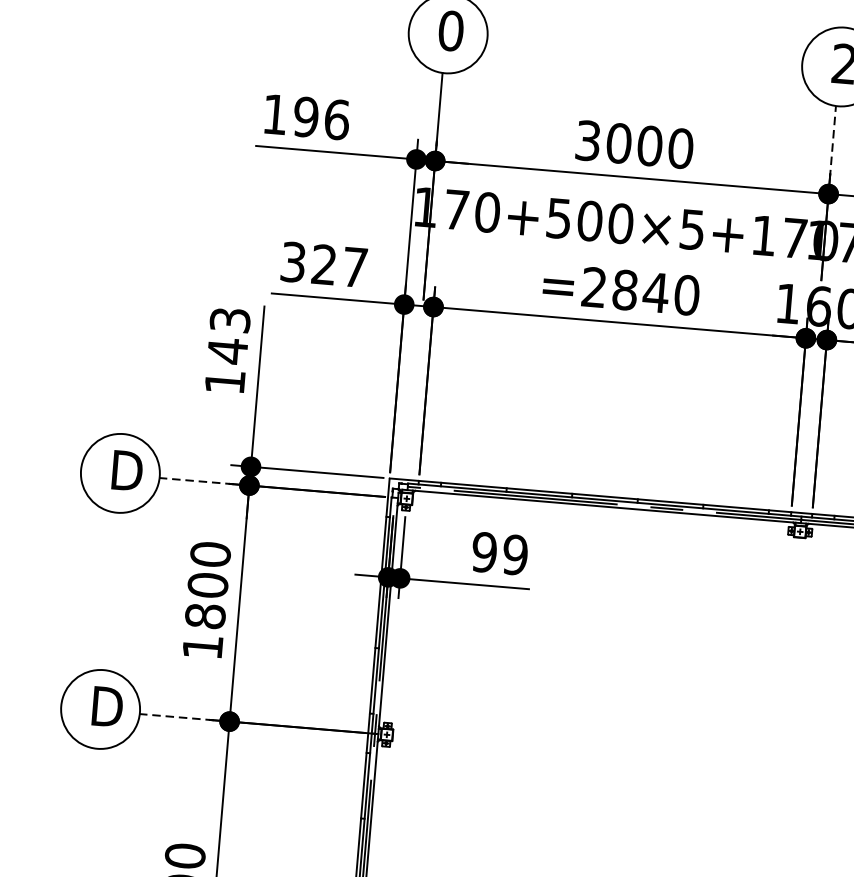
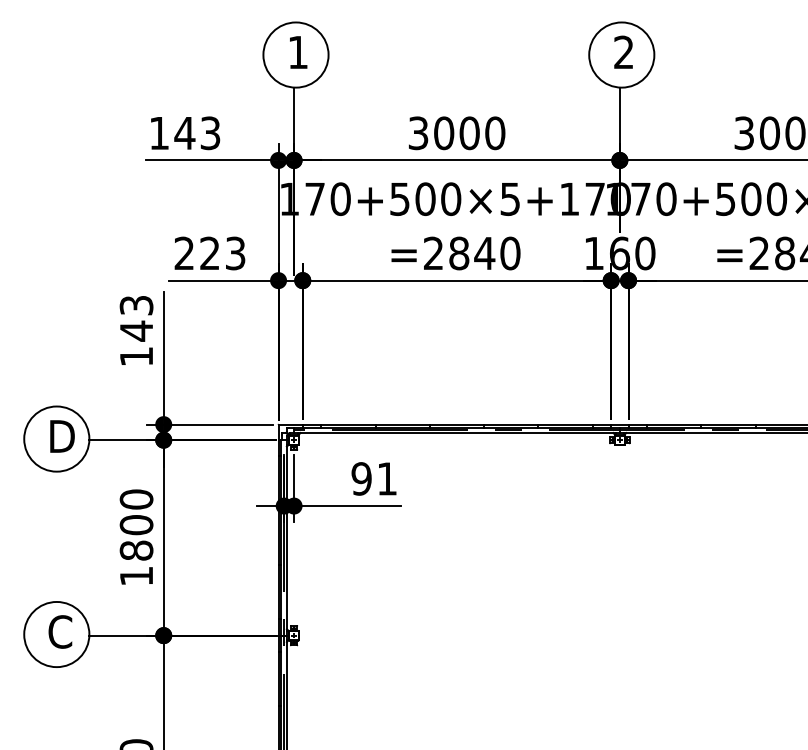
text: (451, 31) -> (298, 52), 0 -> 1
text: (321, 118) -> (197, 133), 196 -> 143
line: (832, 142) -> (619, 117), dashed -> solid
text: (323, 264) -> (209, 253), 327 -> 223
line: (197, 481) -> (120, 440), dashed -> solid
text: (515, 554) -> (387, 478), 99 -> 91
text: (106, 706) -> (61, 631), D -> C
line: (177, 717) -> (120, 635), dashed -> solid

